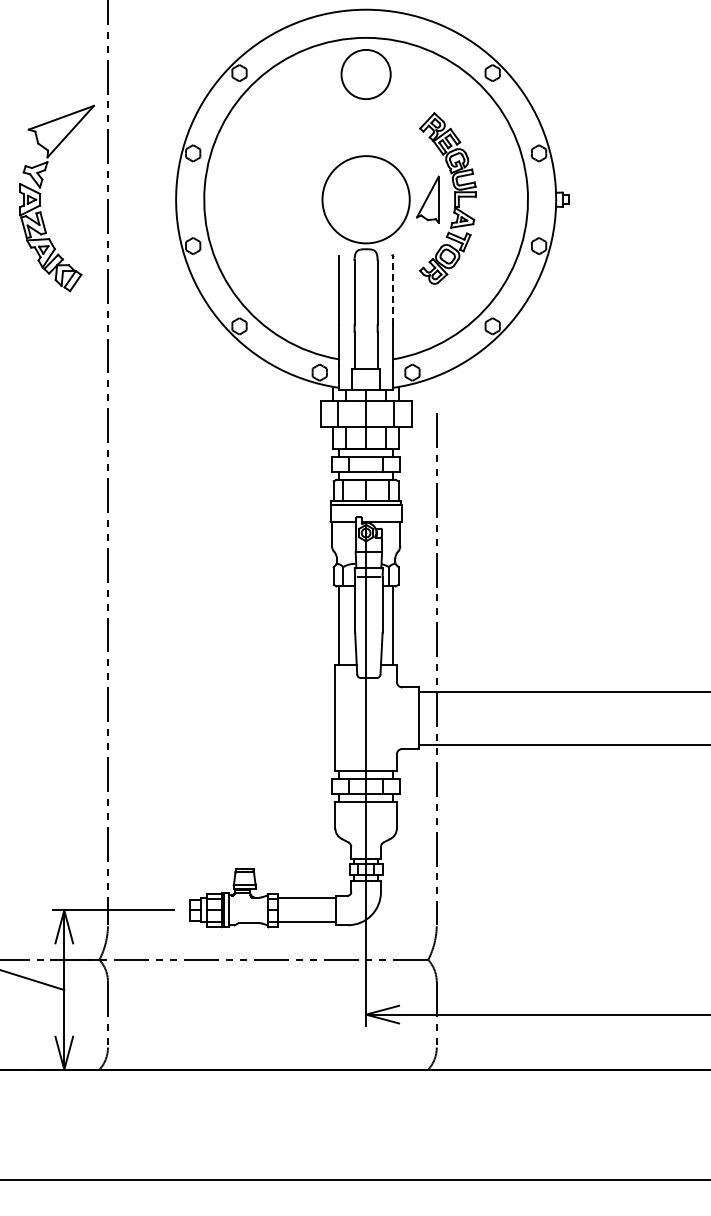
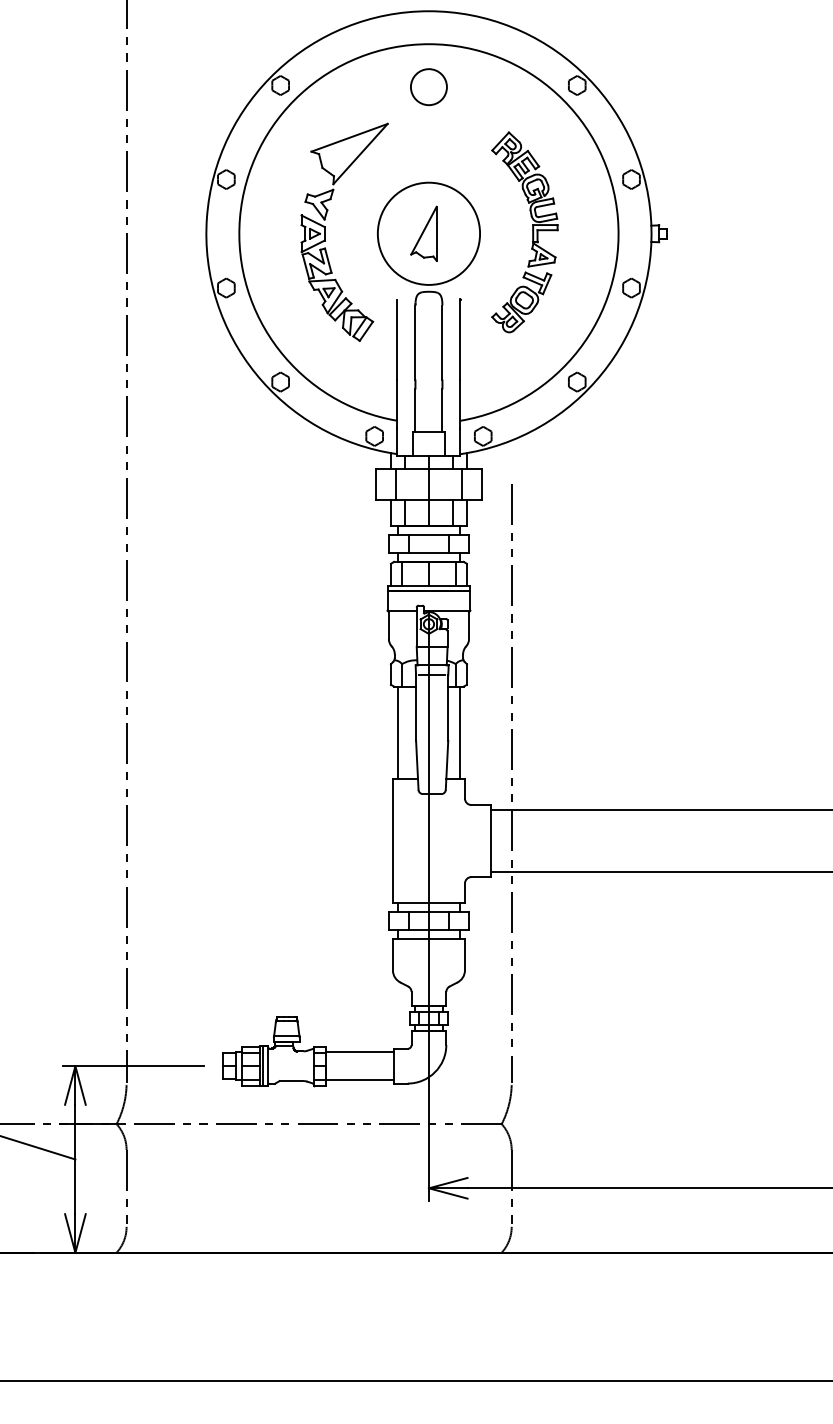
circle: (365, 74) -> (428, 87), size x0.62
part: (41, 193) -> (326, 226), moved
part: (427, 199) -> (423, 233), moved
line: (393, 290) -> (461, 340), dashed -> solid

